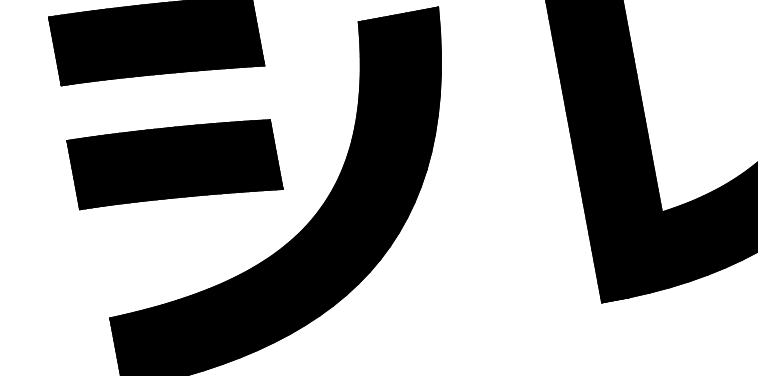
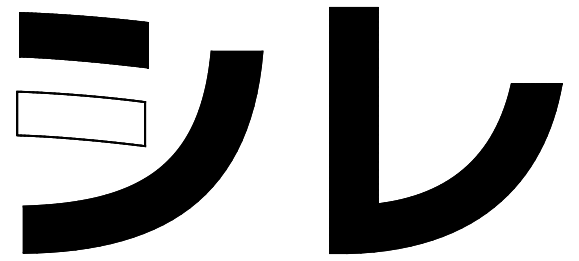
fill: (175, 164) -> (81, 118), removed

